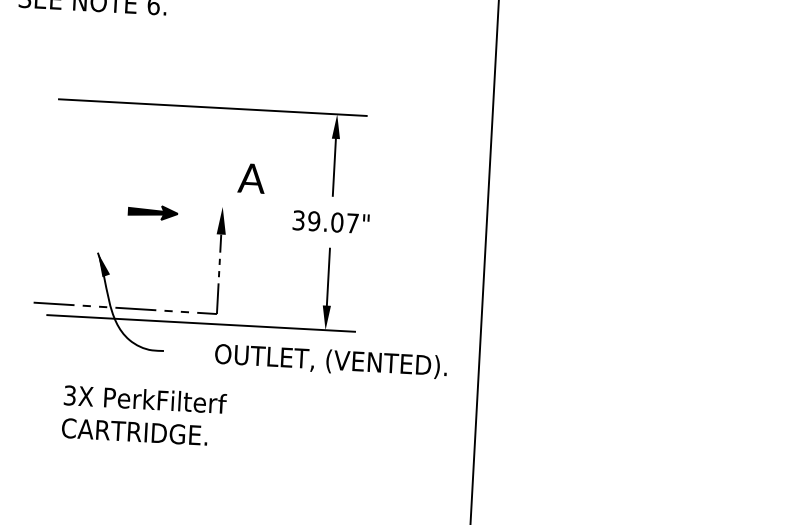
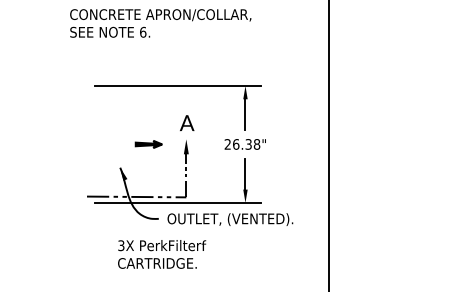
text: (252, 179) -> (187, 123), moved
text: (325, 222) -> (242, 144), 39.07" -> 26.38"
text: (331, 361) -> (230, 219), moved
text: (145, 415) -> (162, 254), moved

